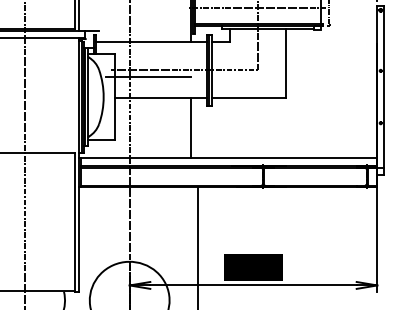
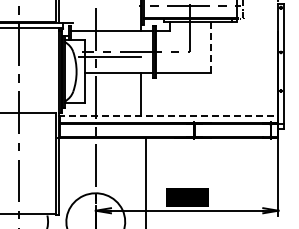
line: (285, 64) -> (210, 47), solid -> dashed
line: (228, 157) -> (168, 116), solid -> dashed

